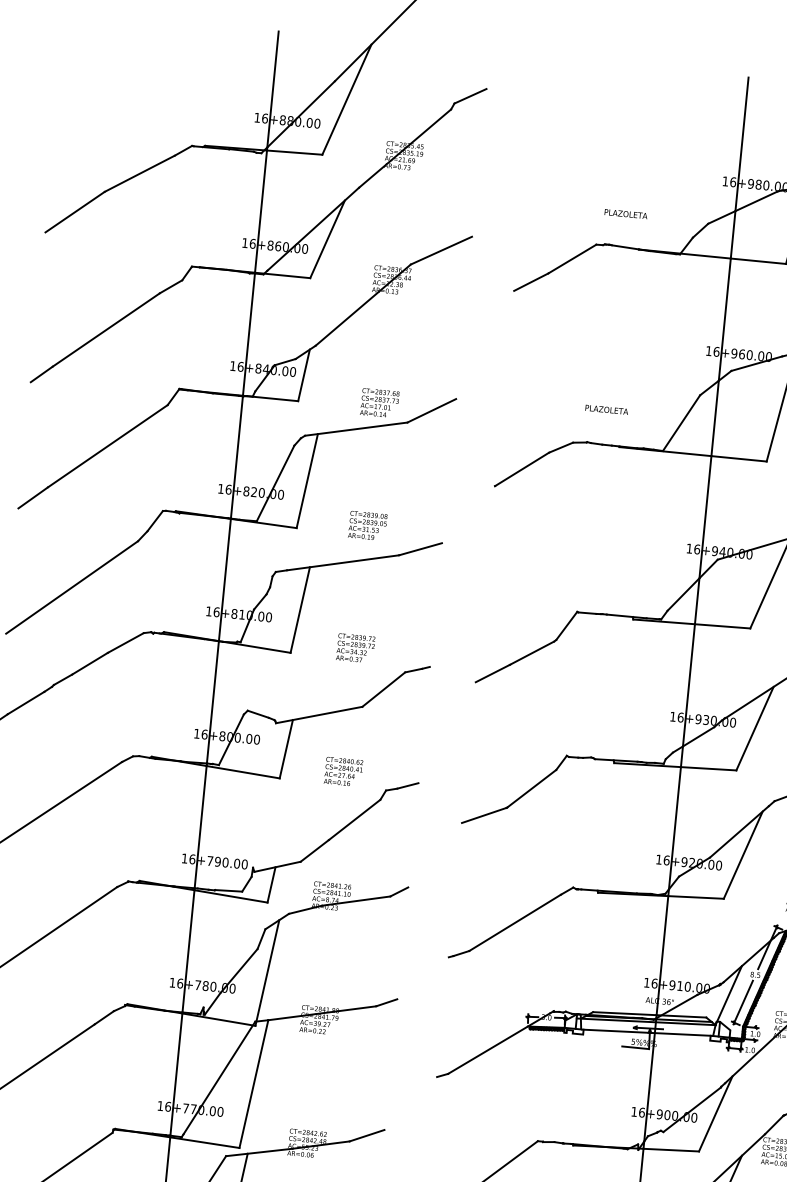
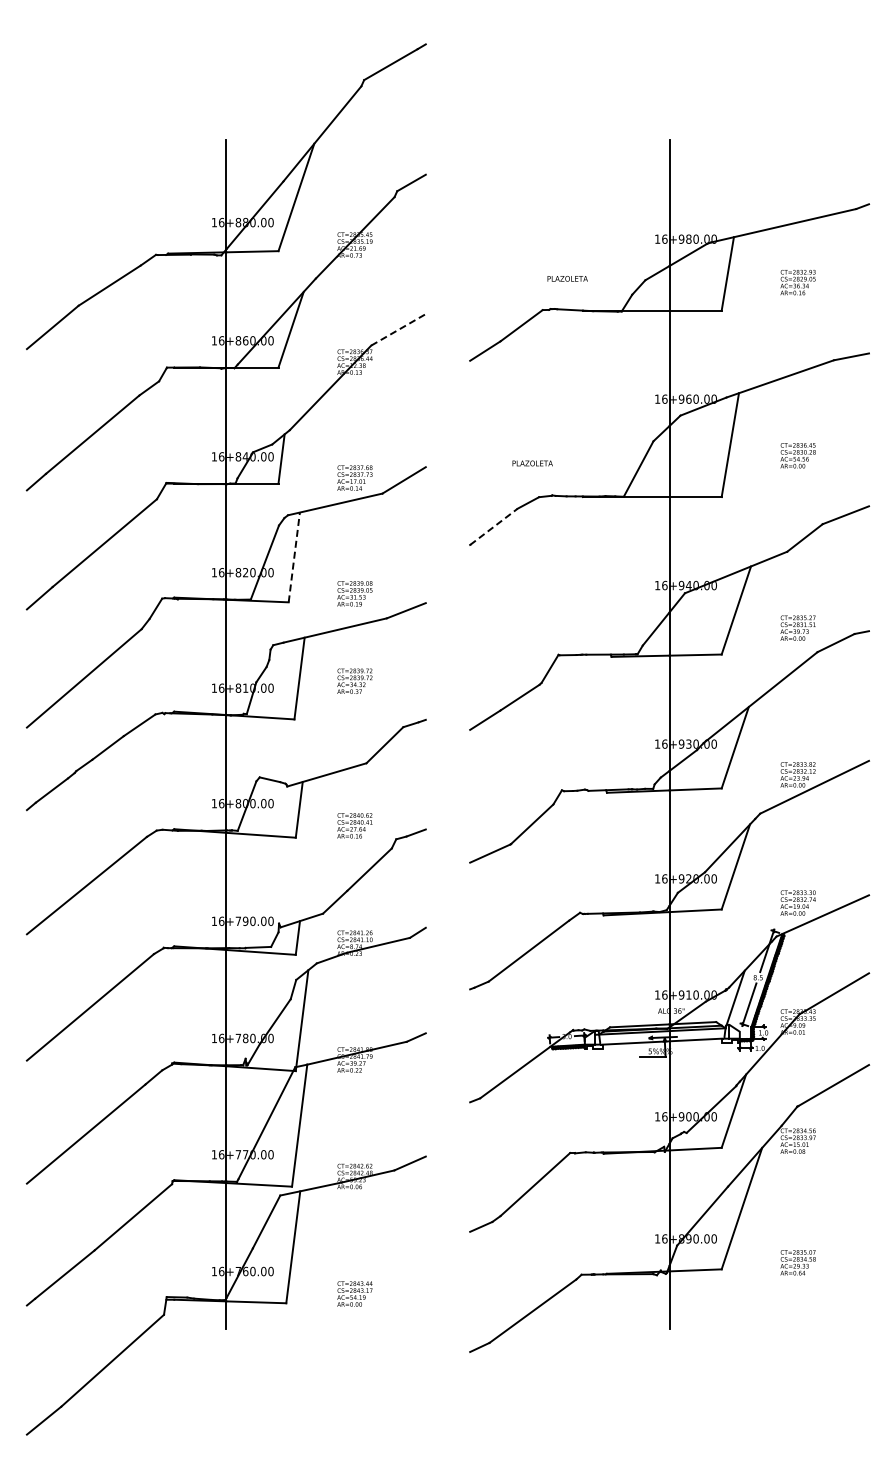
line: (441, 250) -> (398, 329), solid -> dashed
text: (606, 409) -> (532, 463), moved
line: (521, 468) -> (493, 526), solid -> dashed
line: (307, 480) -> (294, 556), solid -> dashed
text: (355, 647) -> (354, 680), moved

